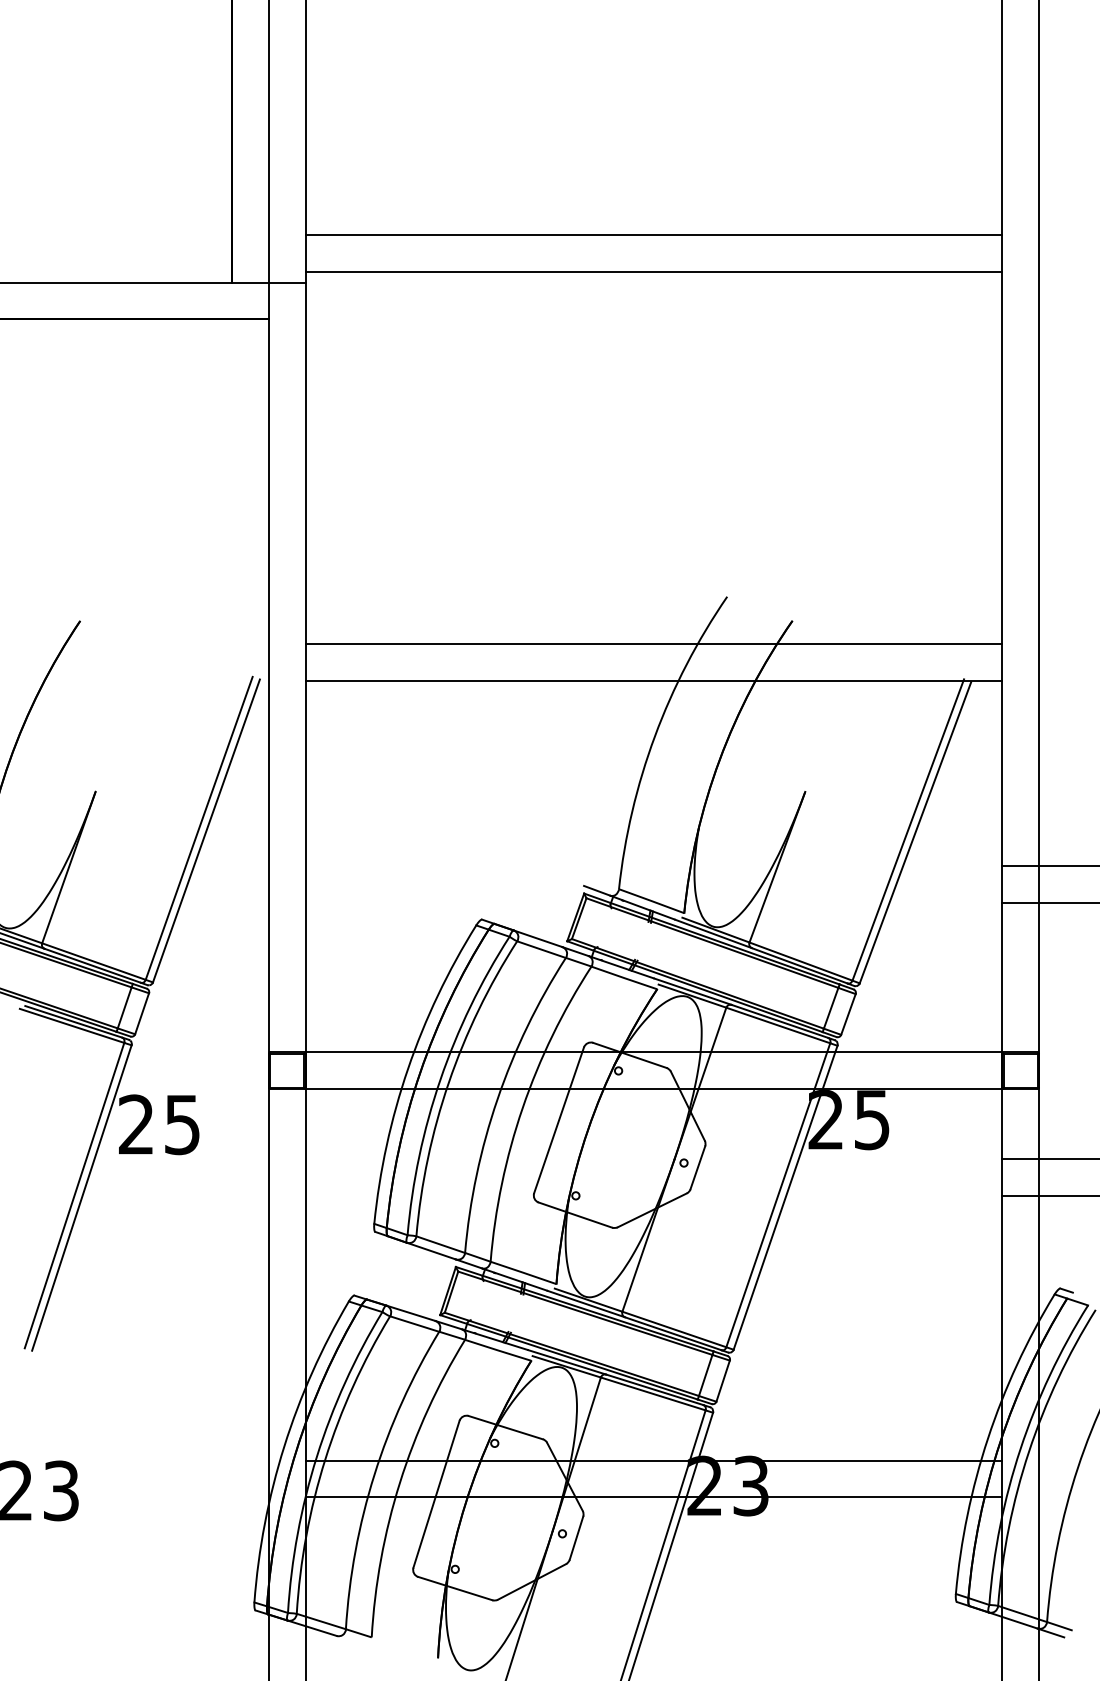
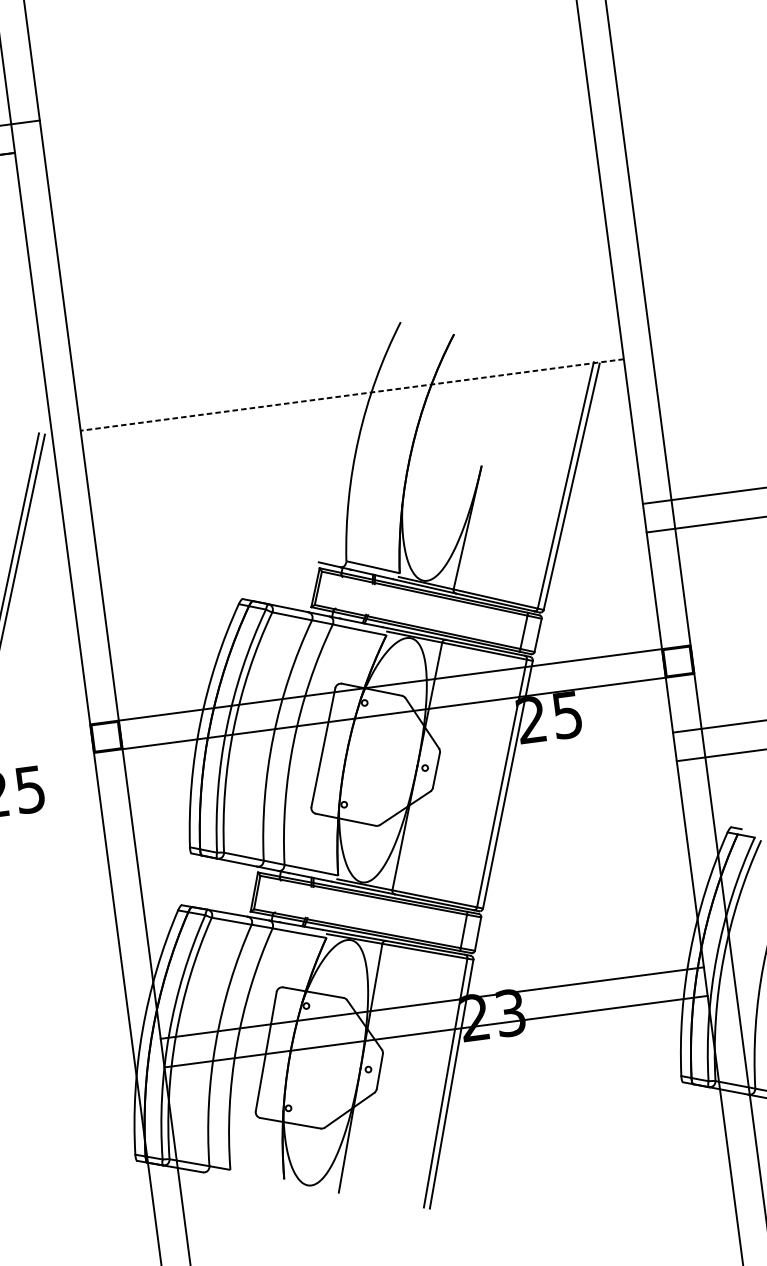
line: (653, 235) -> (306, 48), removed
line: (653, 271) -> (309, 76), removed
line: (653, 643) -> (348, 366), removed
line: (653, 680) -> (351, 395), solid -> dashed

